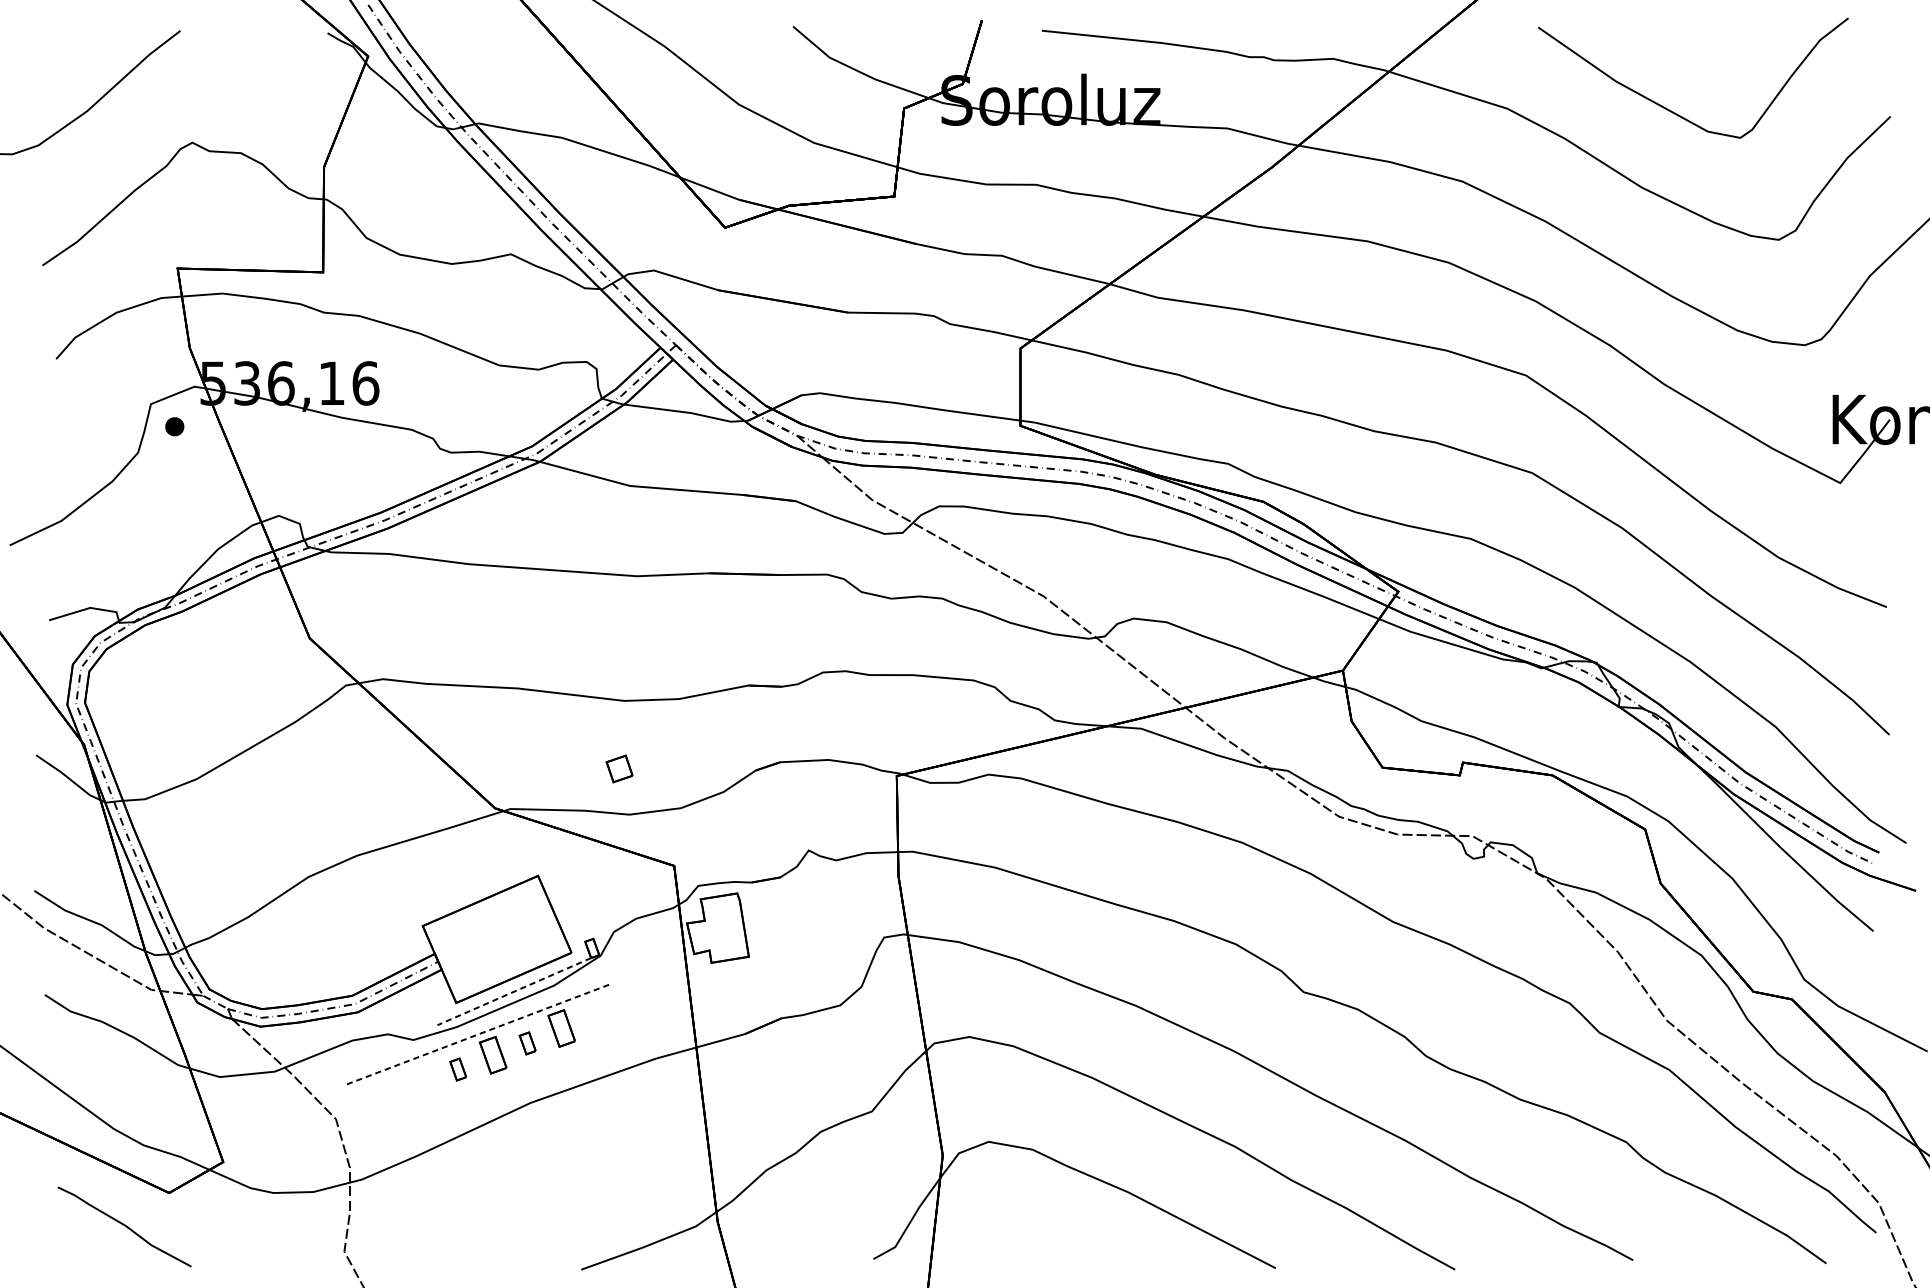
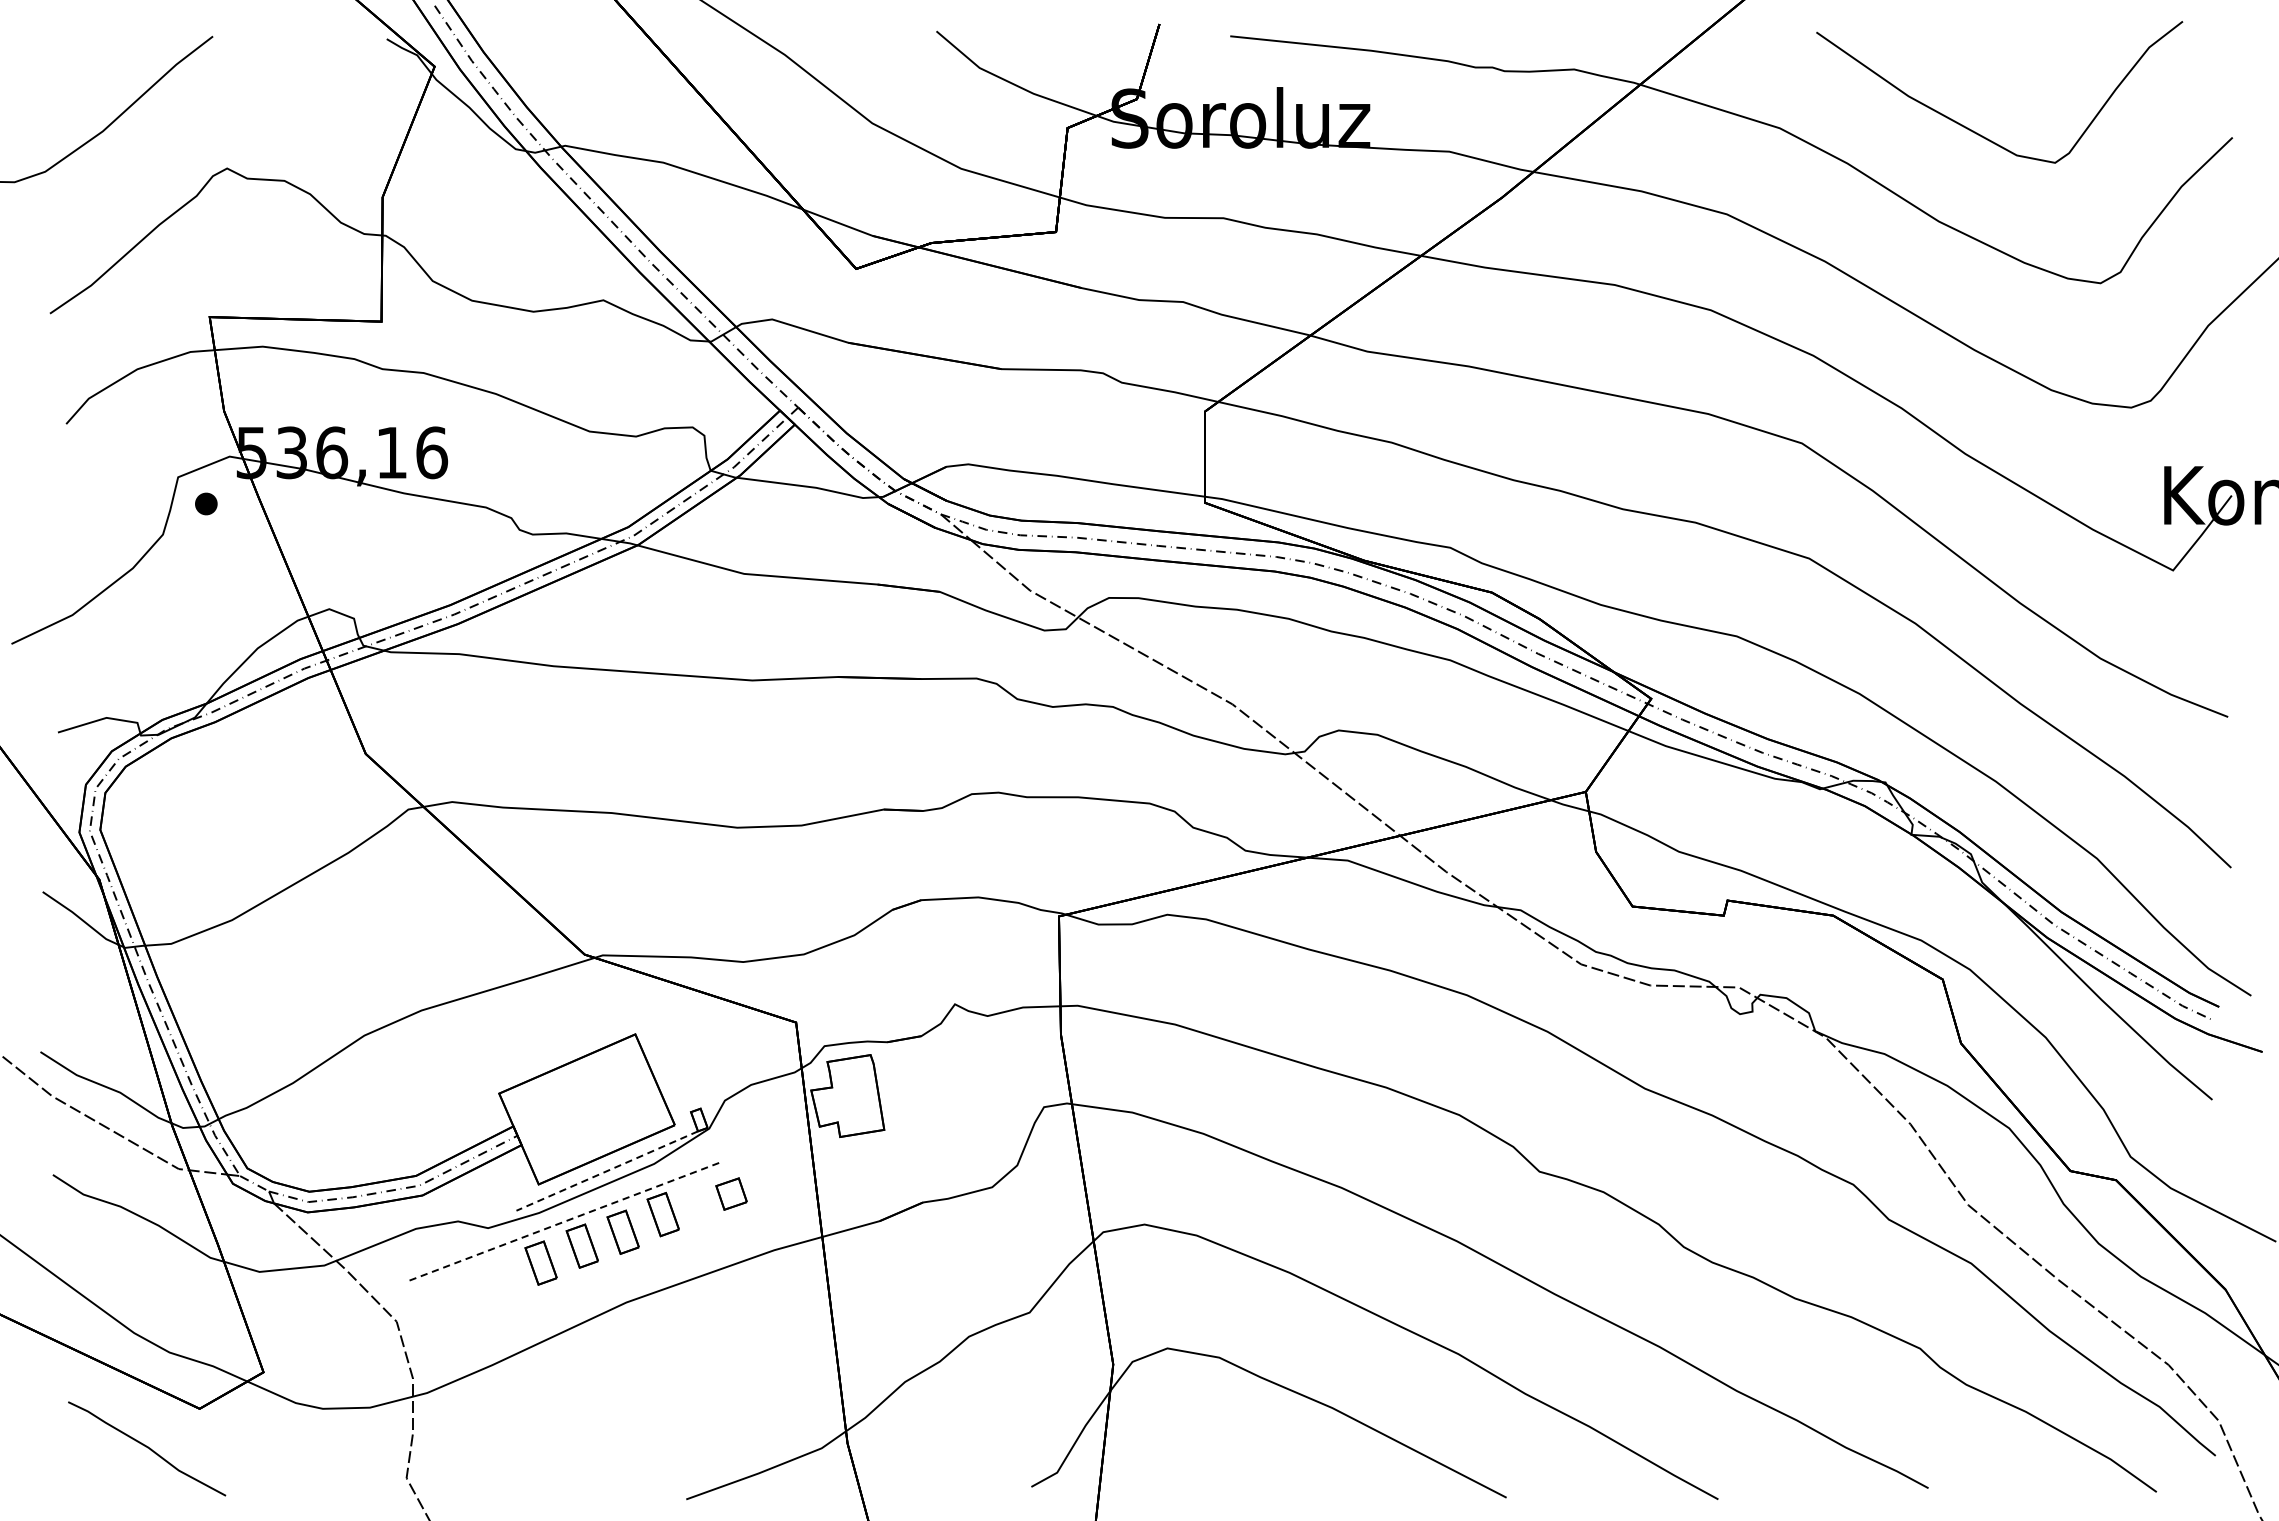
part: (619, 768) -> (731, 1193), moved
part: (527, 1042) -> (622, 1231), size x1.67
part: (457, 1069) -> (540, 1262), size x1.67

